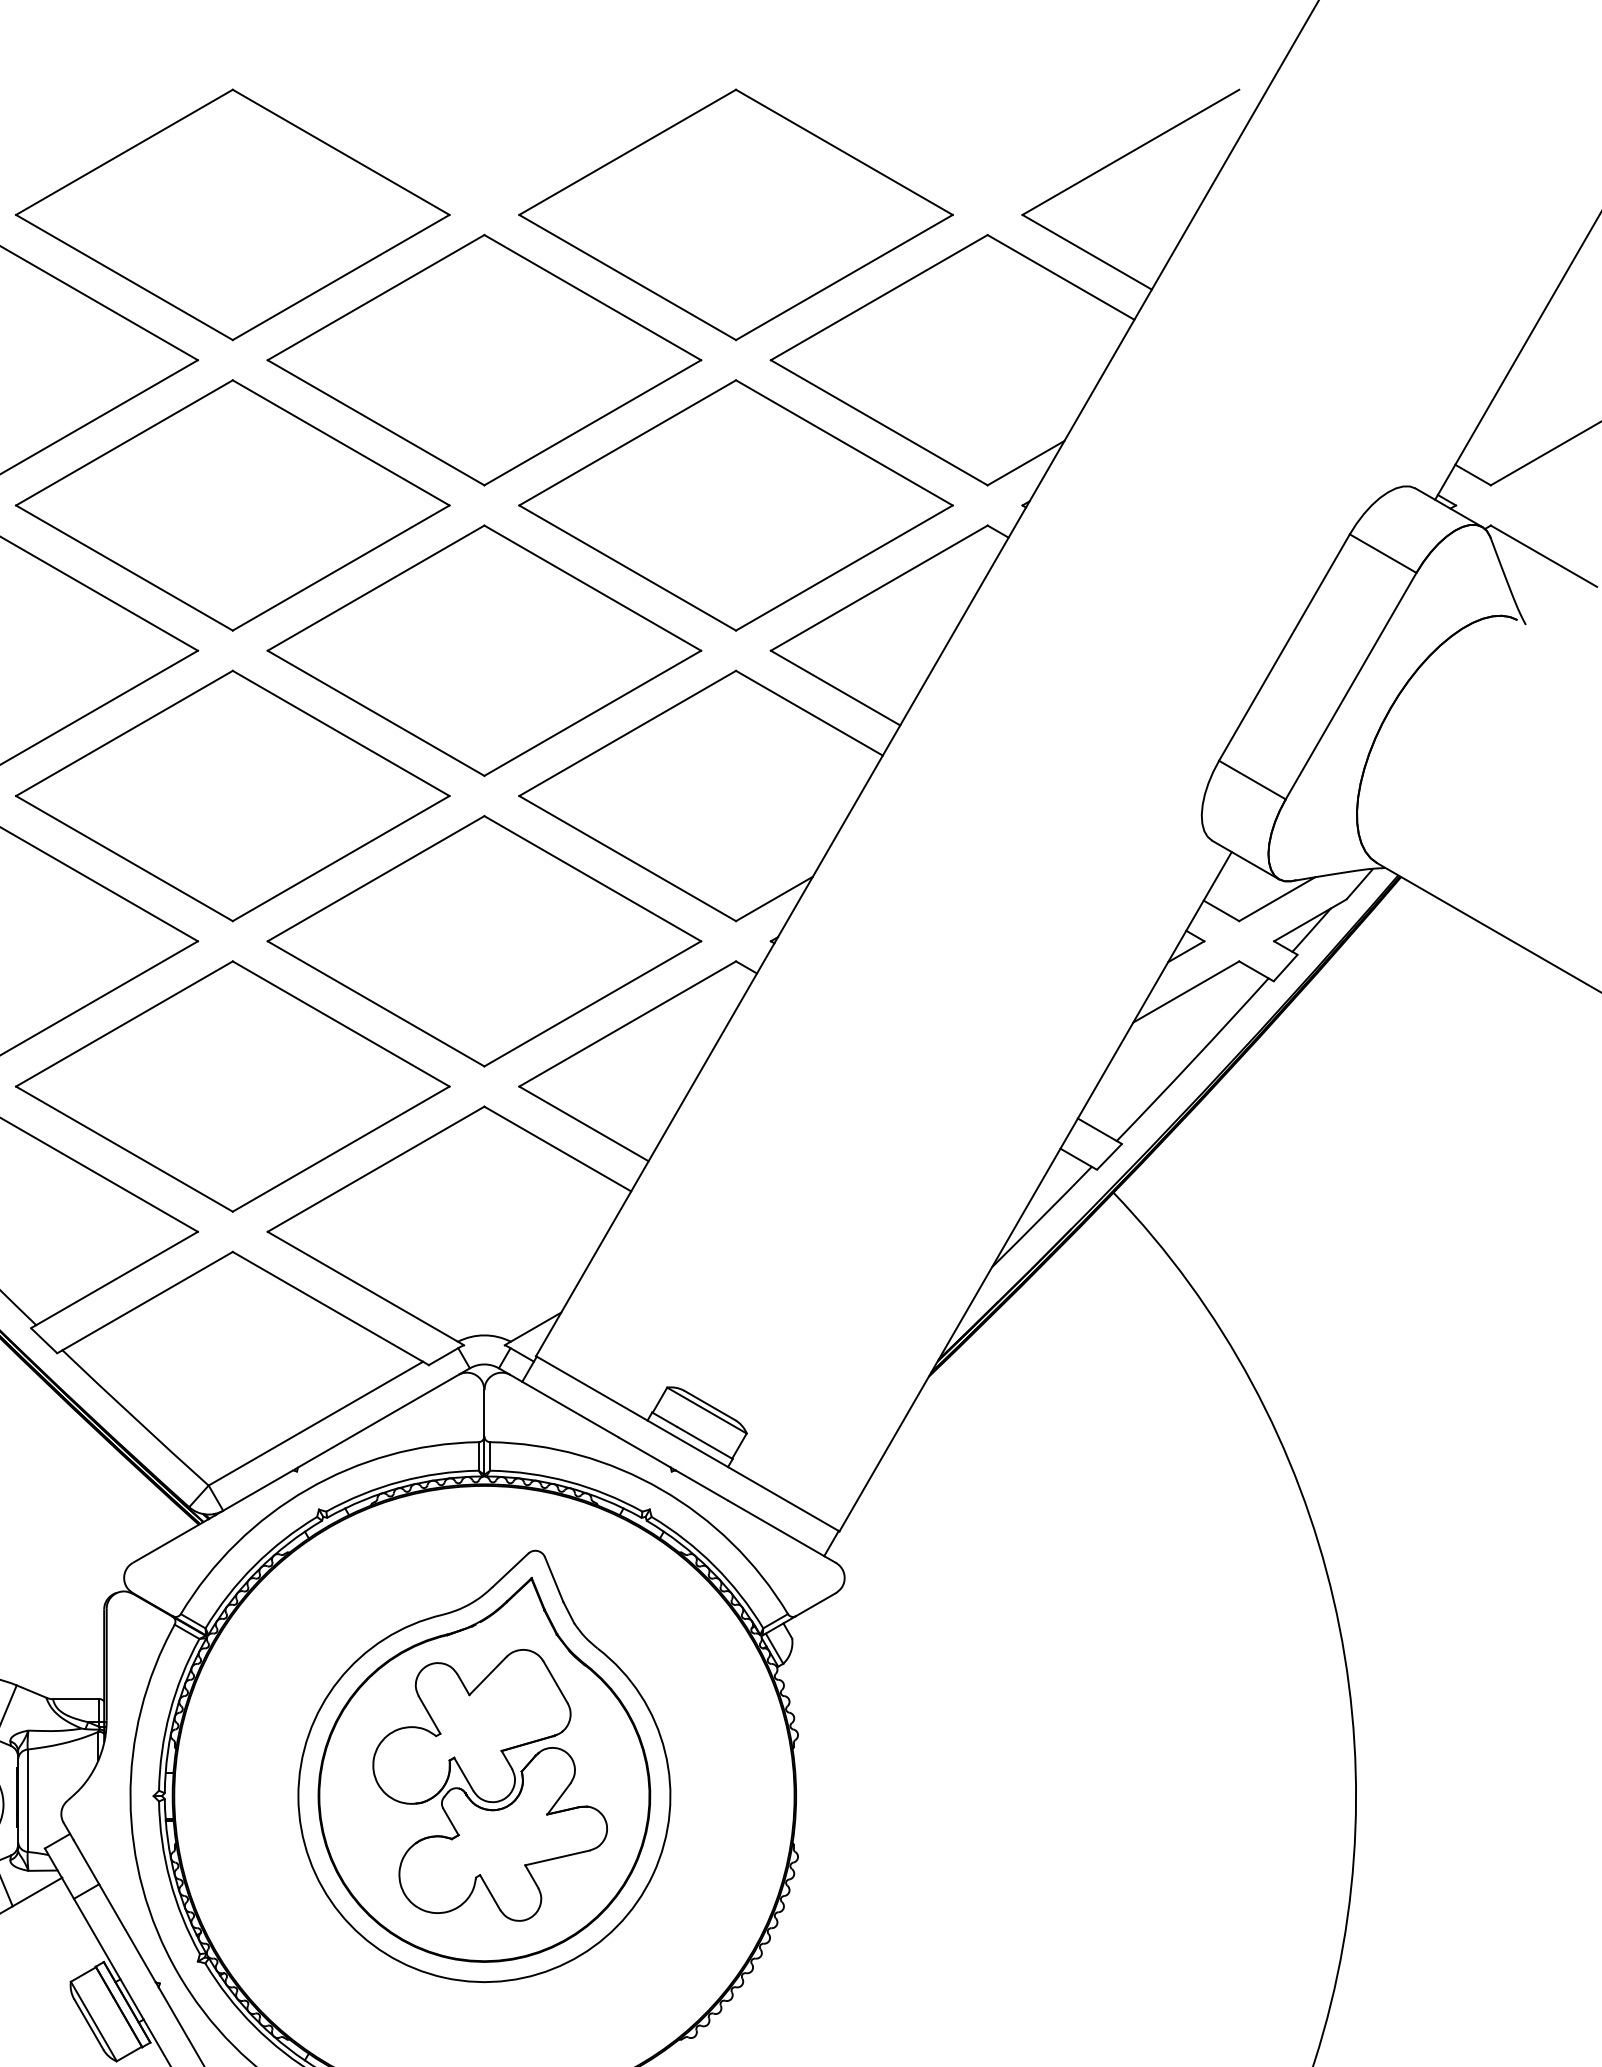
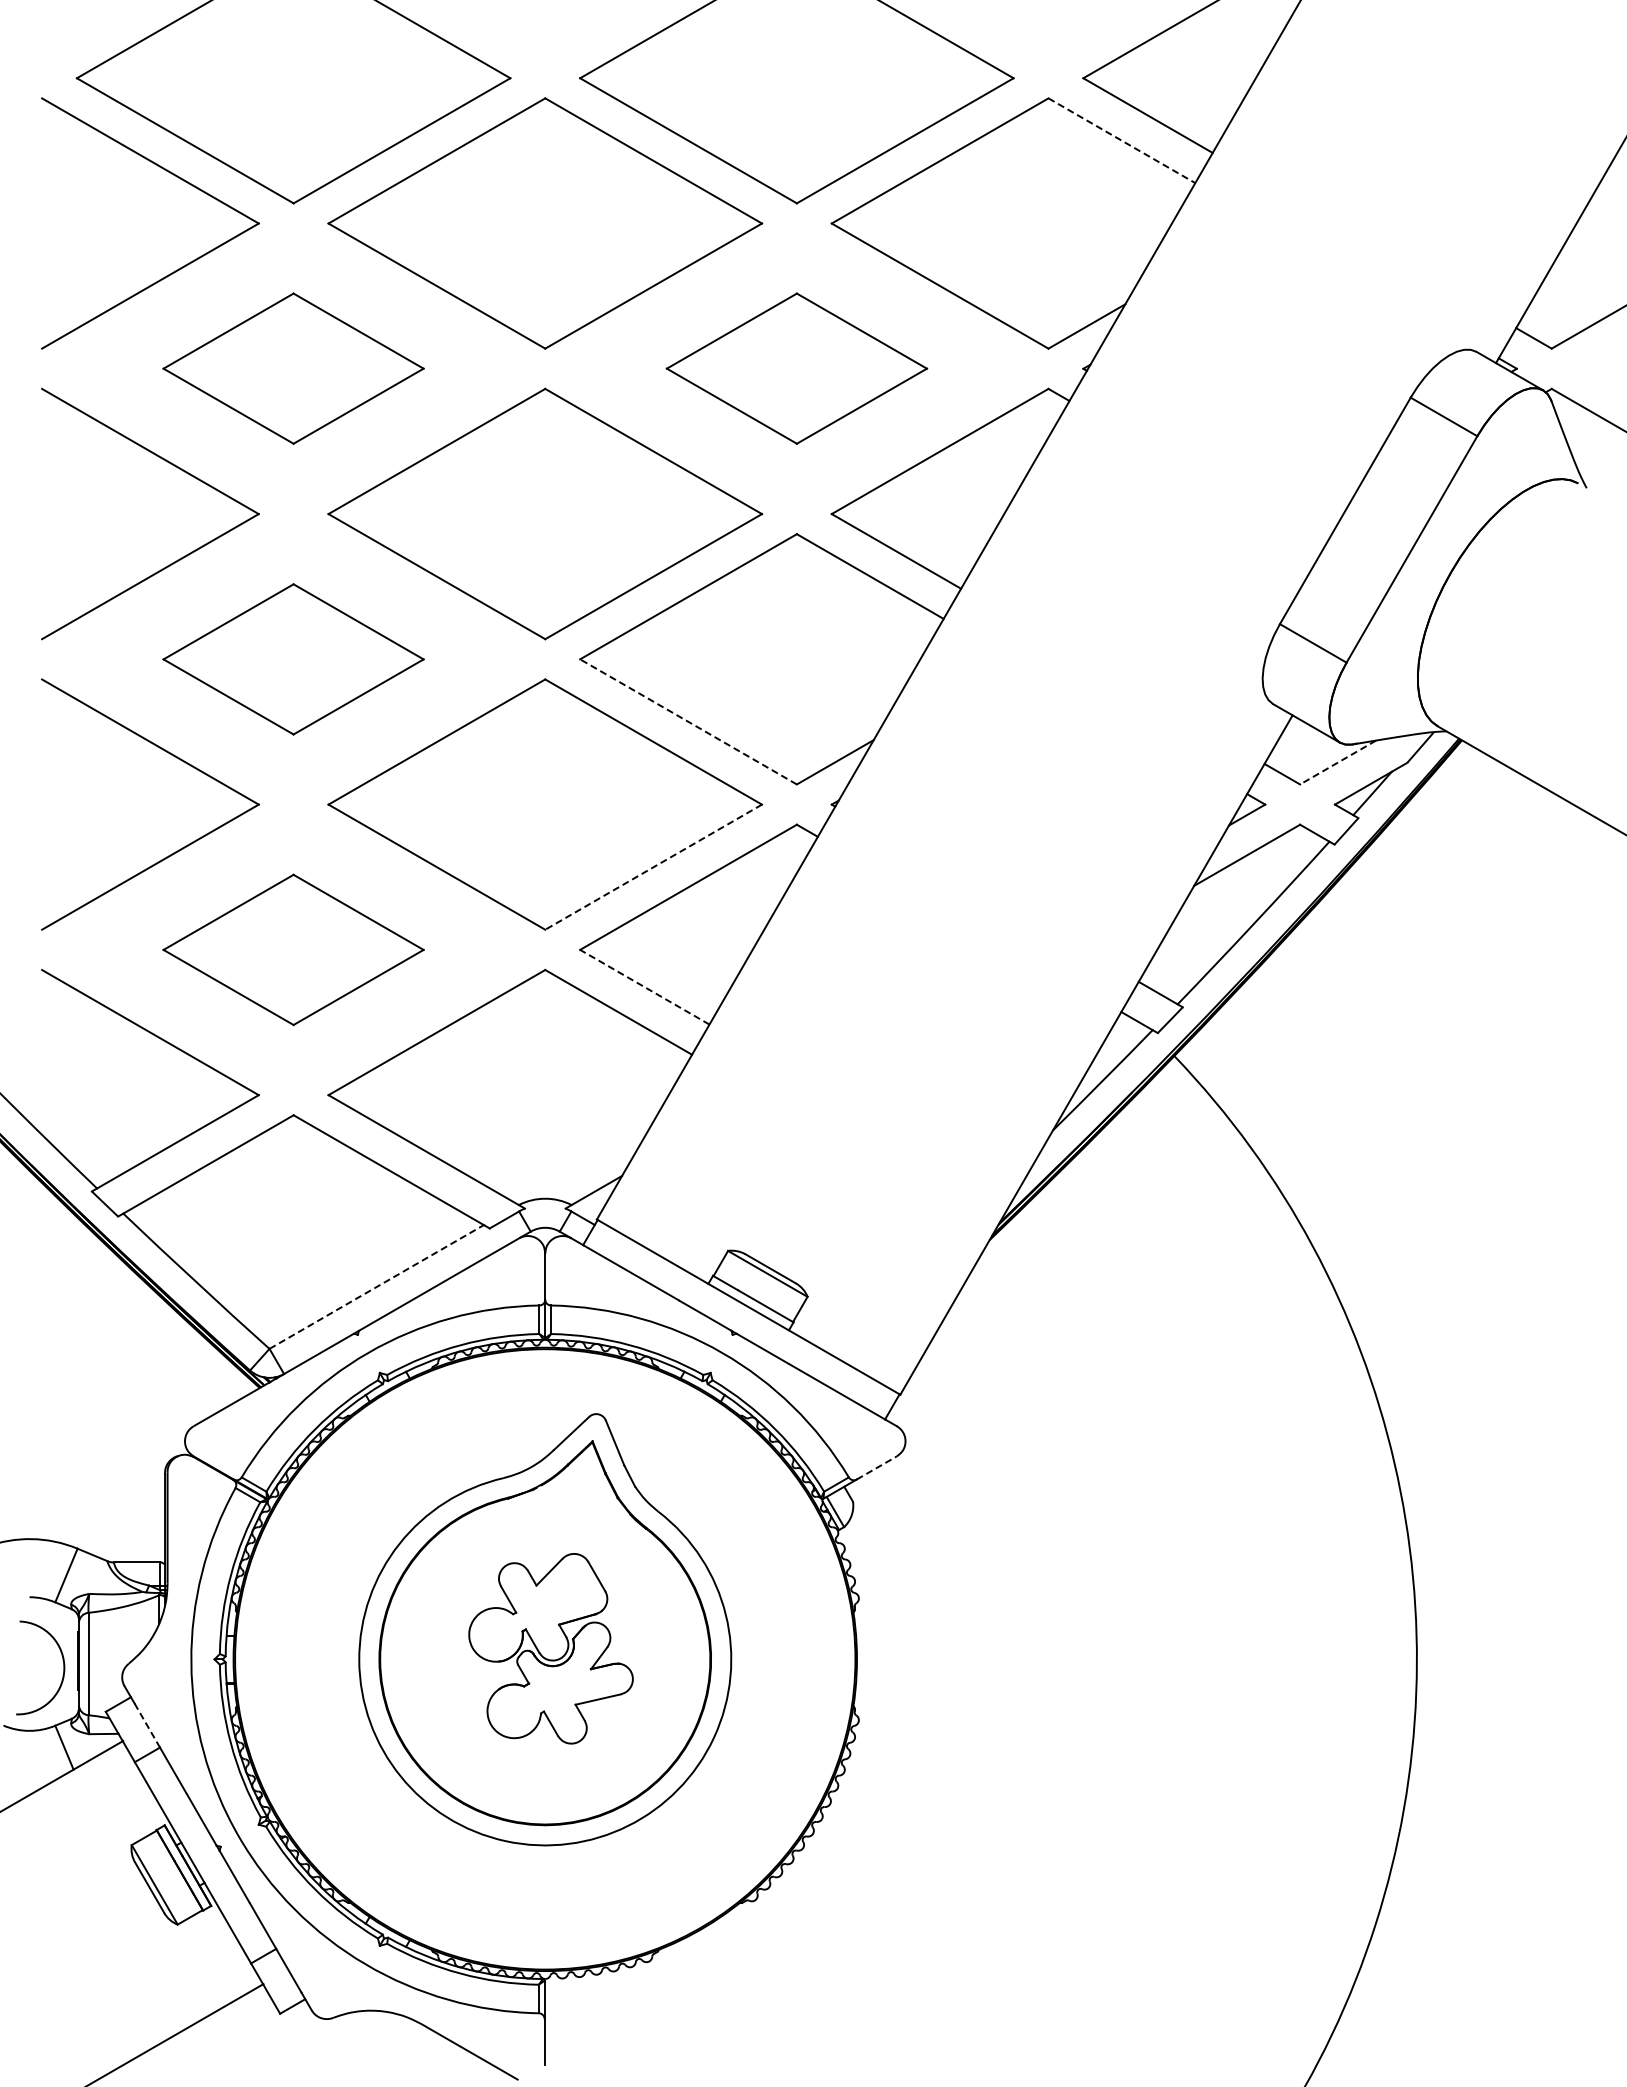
line: (1060, 277) -> (1121, 140), solid -> dashed
part: (232, 505) -> (293, 368), size x0.6
part: (735, 505) -> (796, 368), size x0.6
part: (232, 796) -> (293, 659), size x0.6
line: (627, 858) -> (688, 721), solid -> dashed
line: (1277, 899) -> (1338, 762), solid -> dashed
line: (592, 1004) -> (653, 867), solid -> dashed
part: (232, 1086) -> (293, 949), size x0.6
line: (583, 1124) -> (644, 987), solid -> dashed
line: (315, 1423) -> (376, 1286), solid -> dashed
line: (816, 1604) -> (877, 1467), solid -> dashed
part: (489, 1785) -> (550, 1648), size x0.7
line: (86, 1863) -> (147, 1726), solid -> dashed

